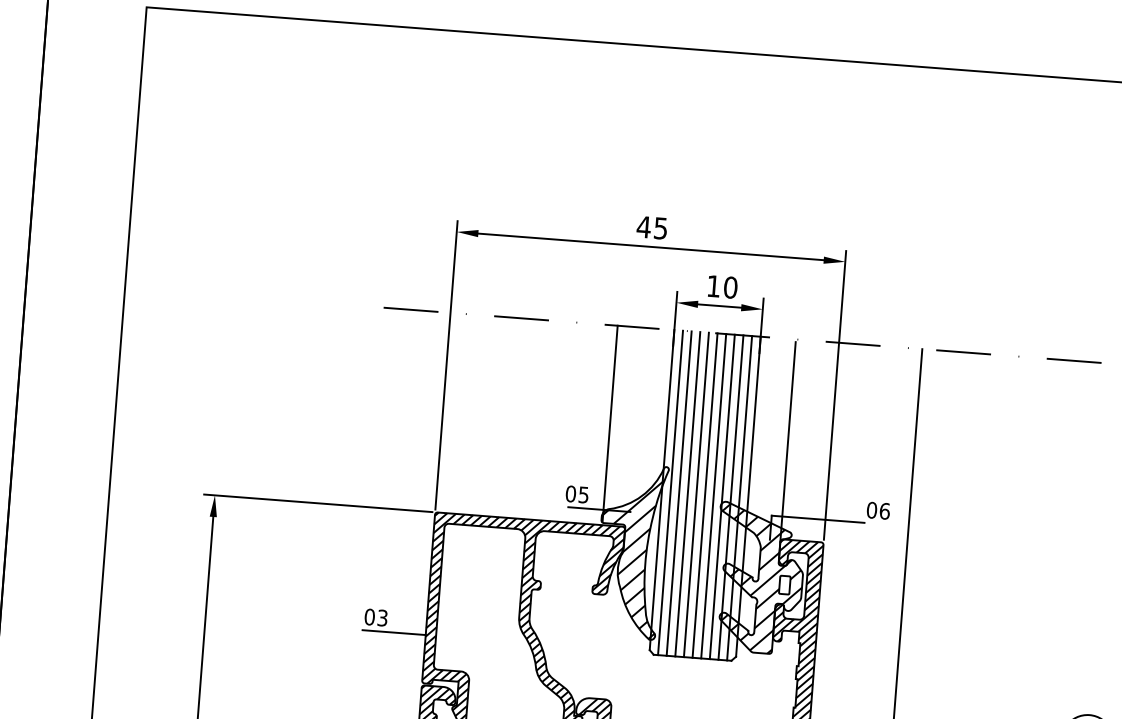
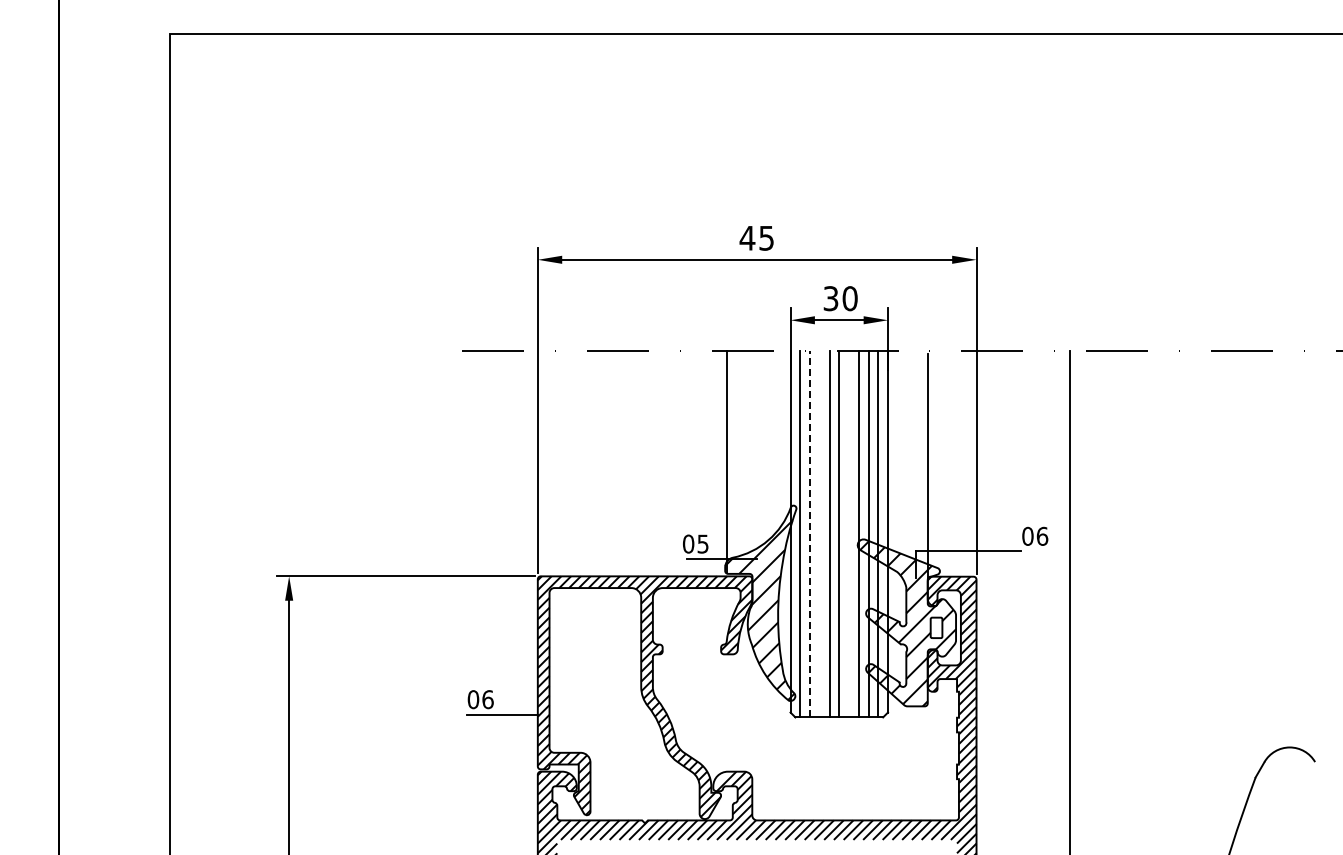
text: (713, 286) -> (830, 298), 10 -> 30
line: (679, 492) -> (810, 533), solid -> dashed
line: (687, 494) -> (819, 534), removed
line: (714, 496) -> (849, 534), removed
text: (382, 617) -> (487, 699), 03 -> 06

